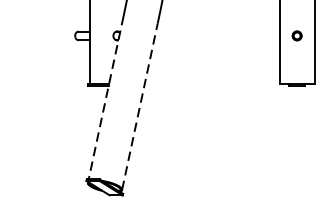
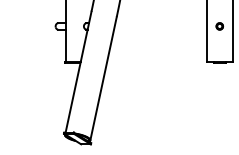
line: (106, 98) -> (78, 72), dashed -> solid
line: (139, 106) -> (103, 78), dashed -> solid

